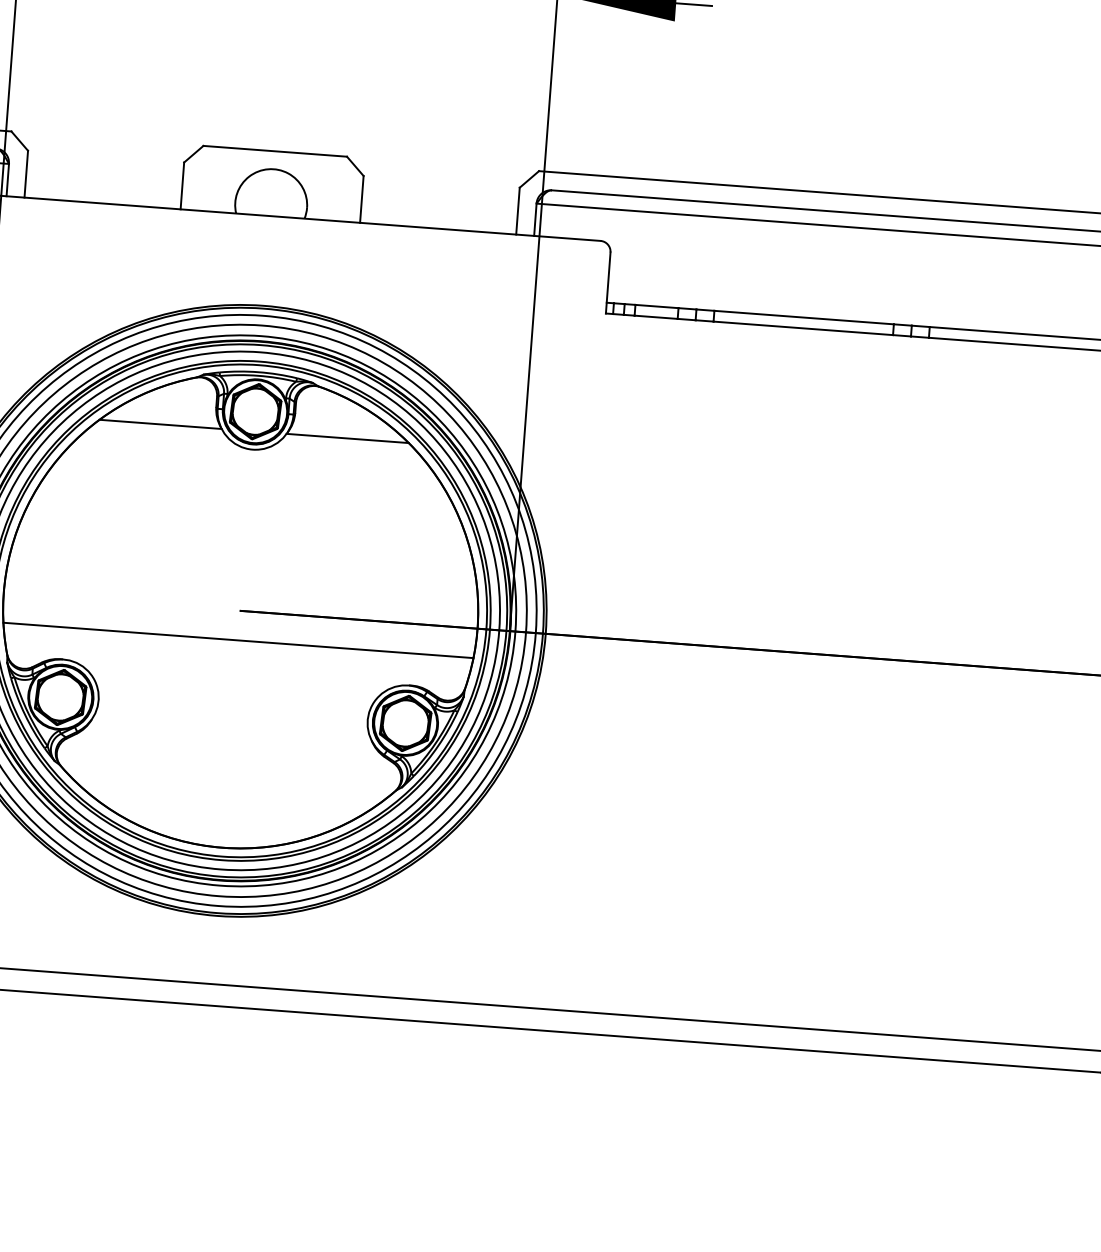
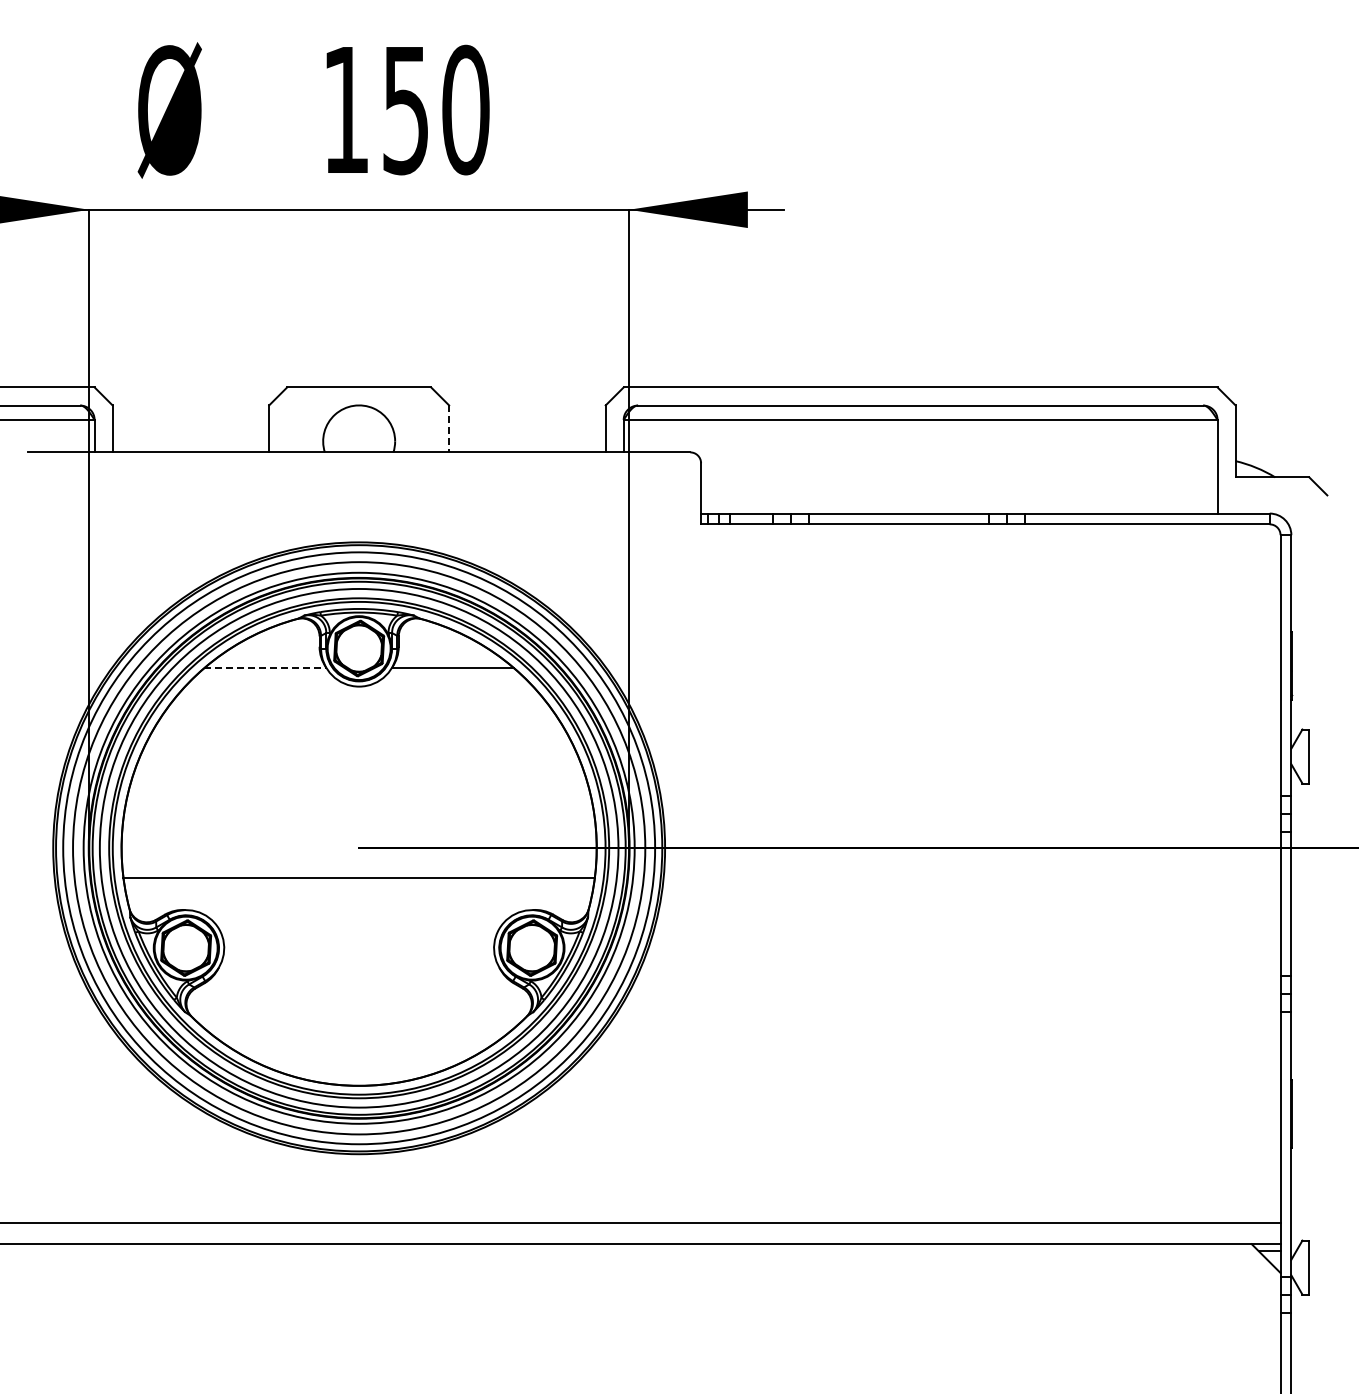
line: (362, 200) -> (449, 429), solid -> dashed
line: (160, 424) -> (265, 668), solid -> dashed

